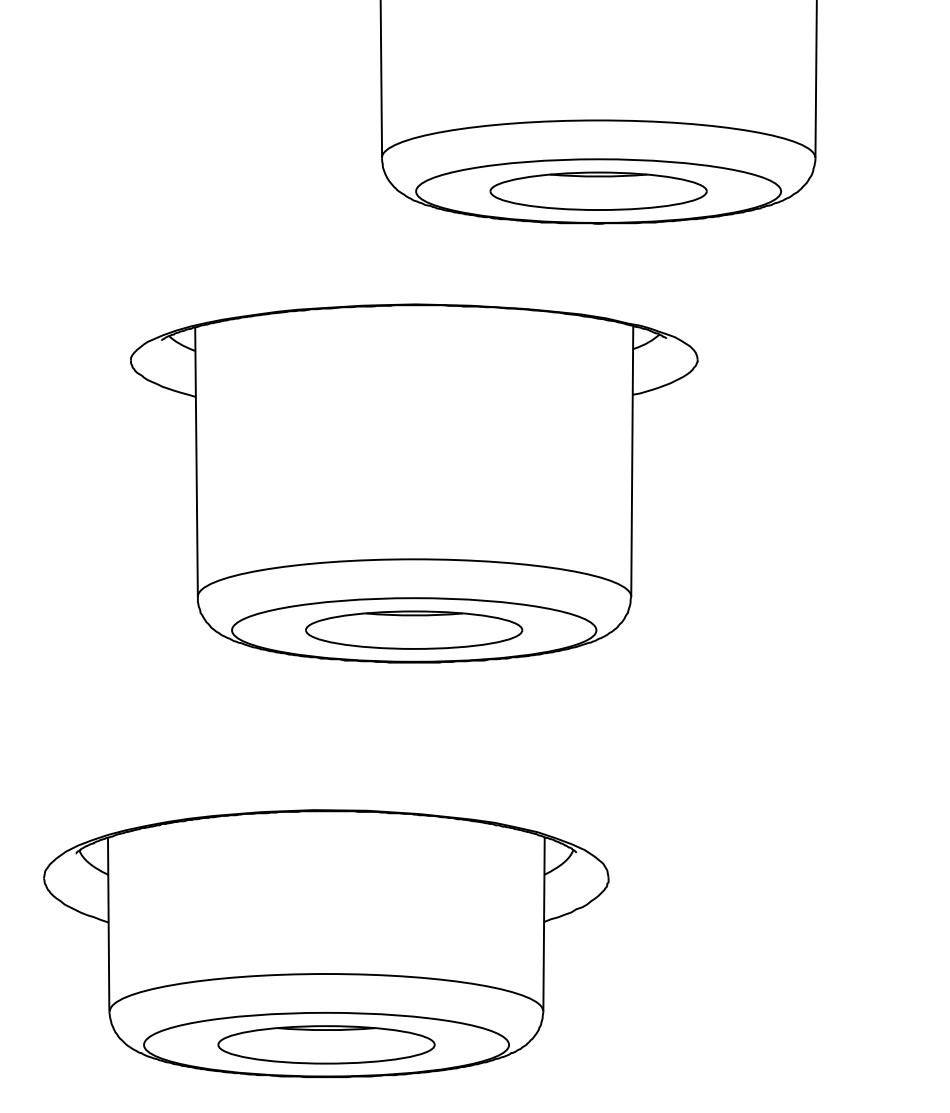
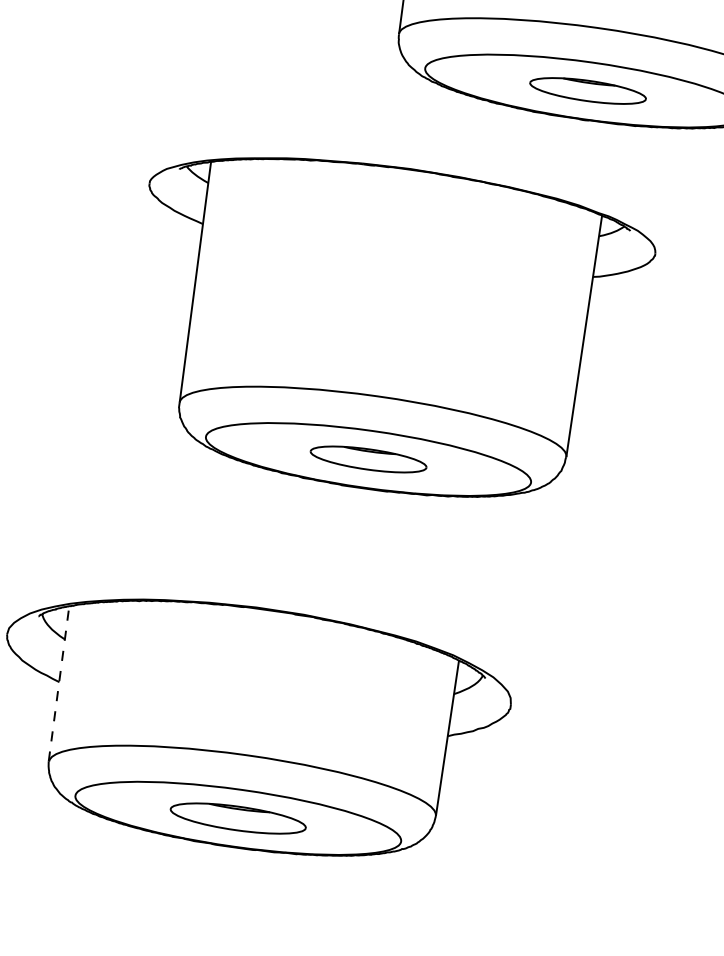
part: (598, 190) -> (588, 90), size x0.6
part: (414, 629) -> (368, 458), size x0.6
line: (108, 923) -> (58, 682), solid -> dashed
part: (326, 1044) -> (238, 818), size x0.7

